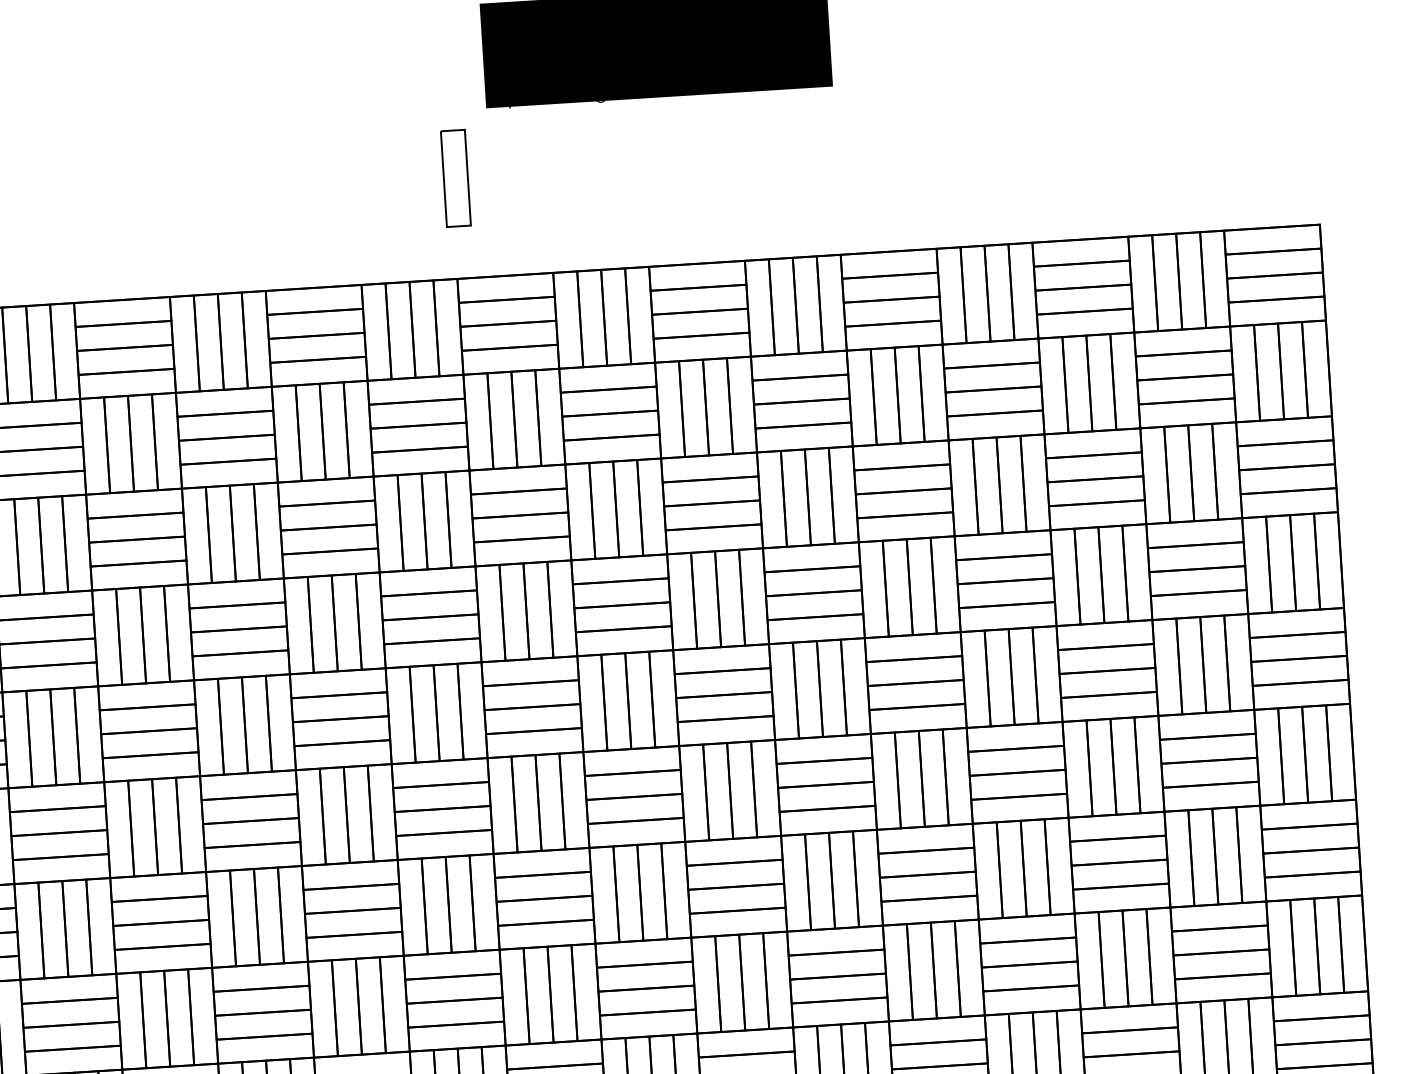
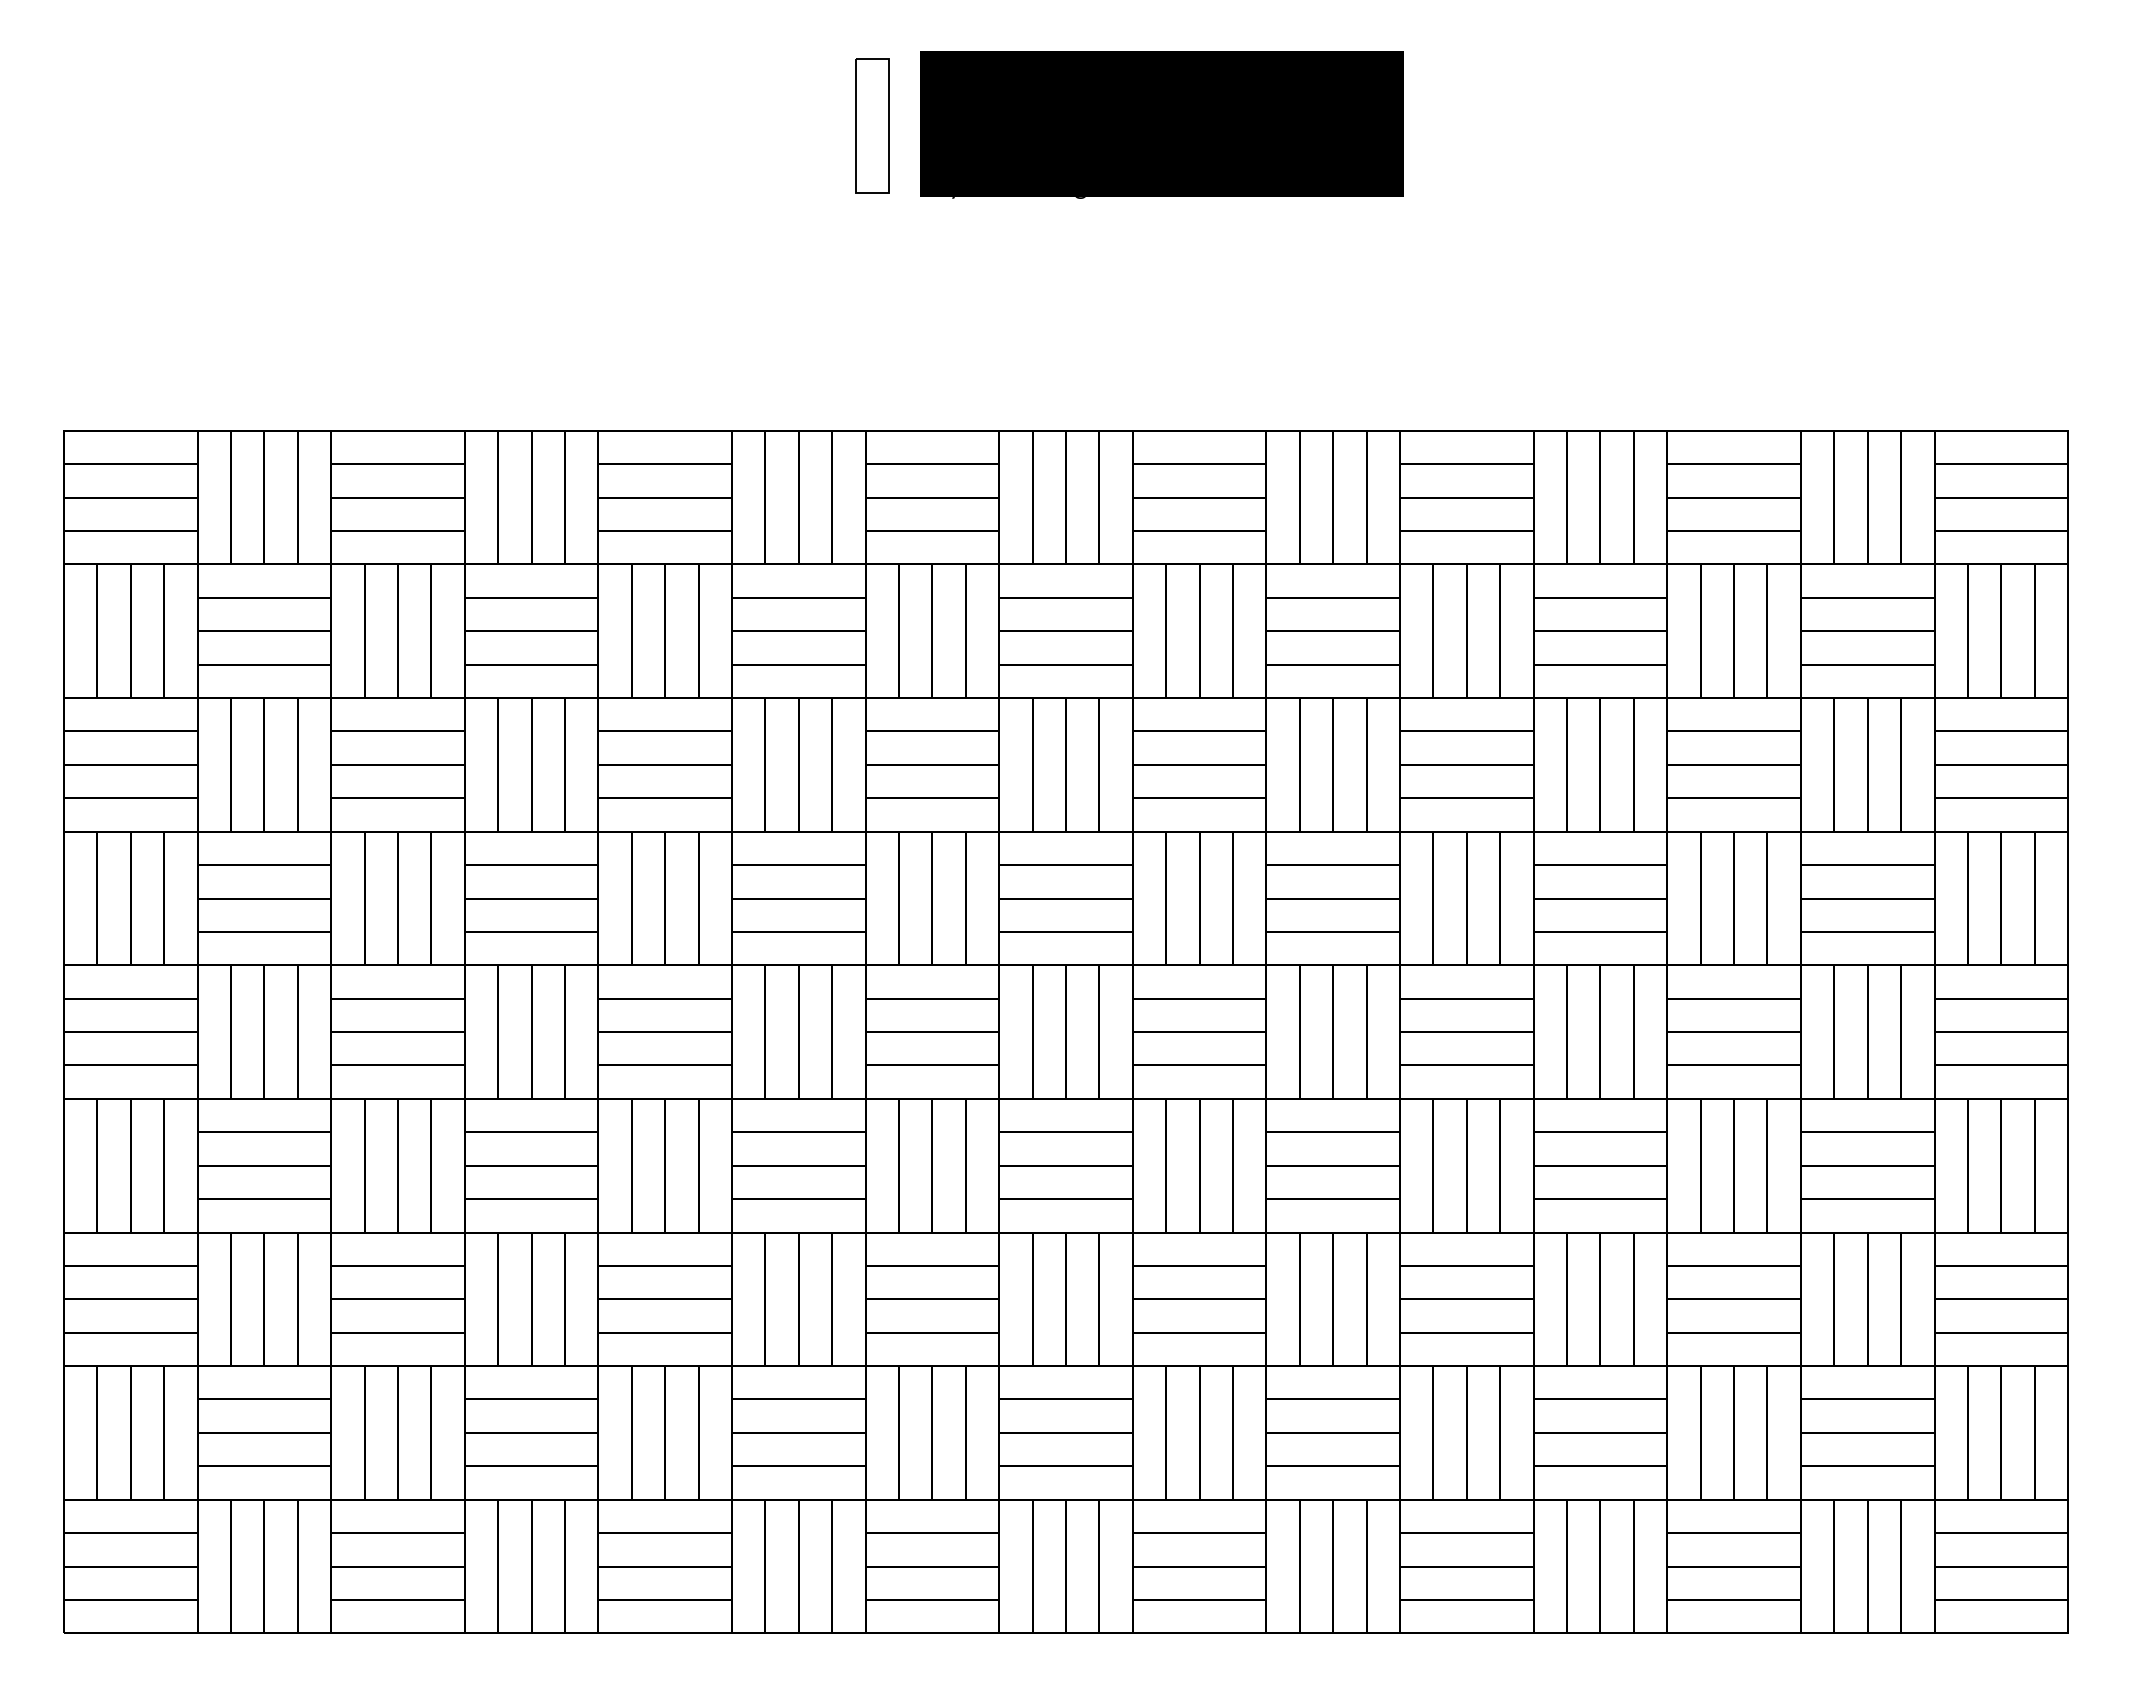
part: (456, 177) -> (872, 125), moved

